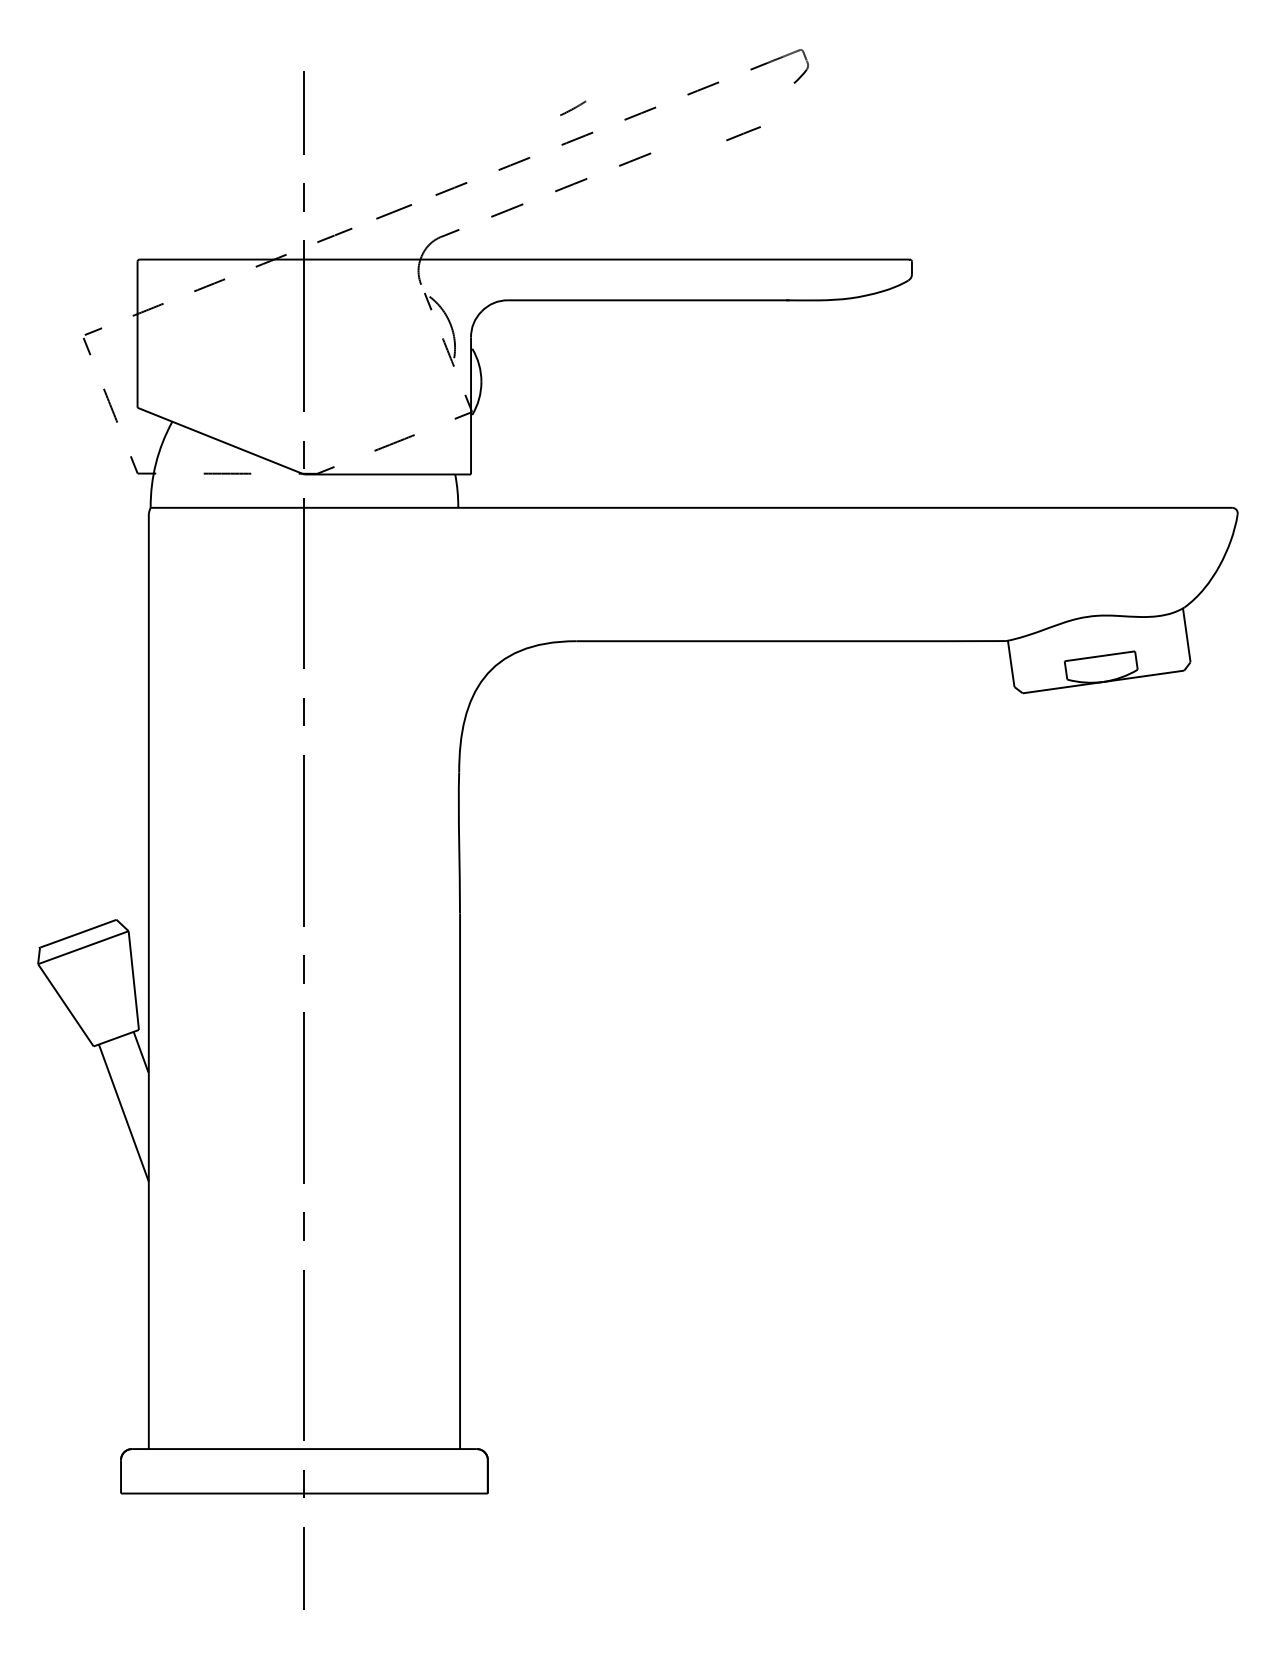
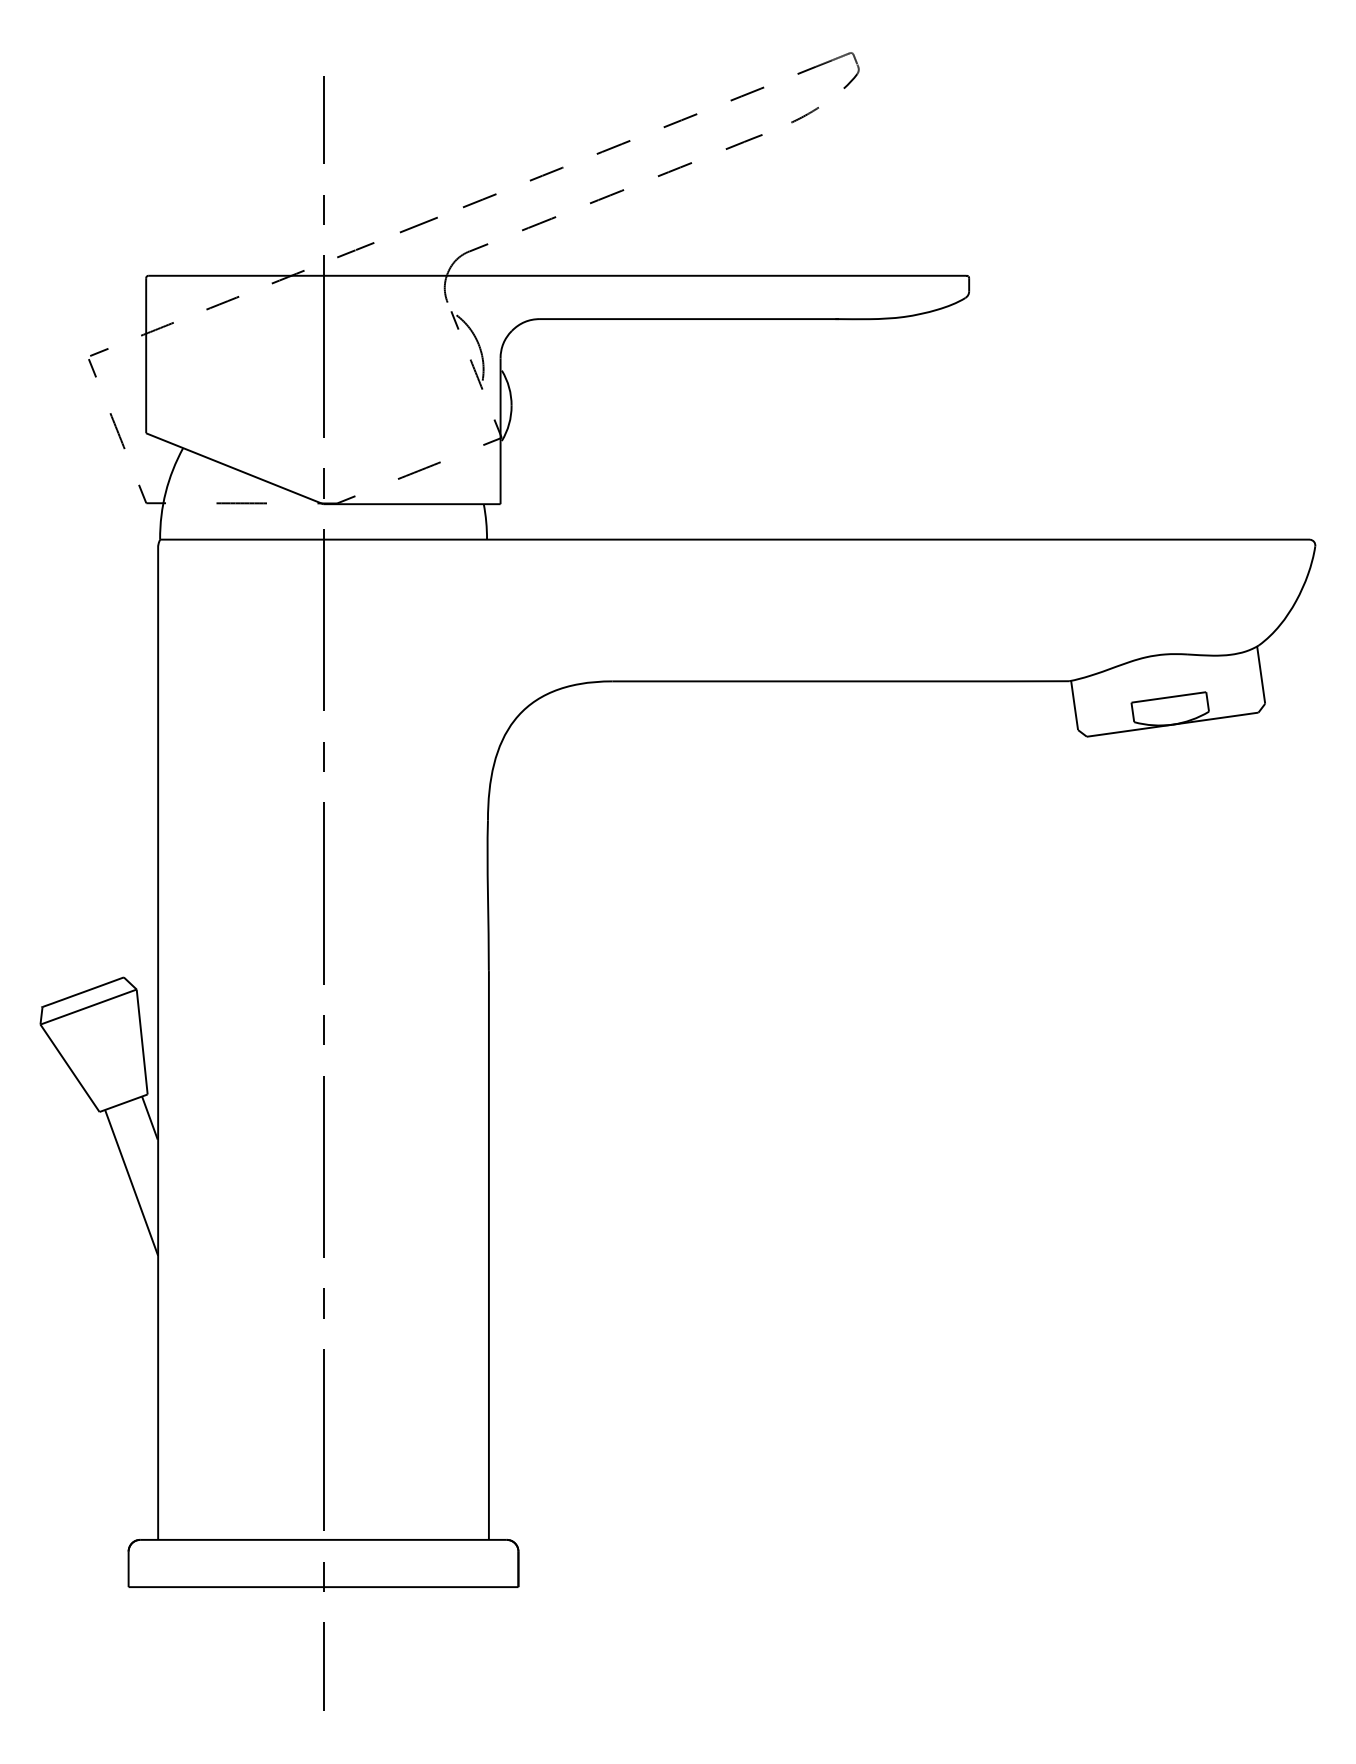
line: (572, 108) -> (804, 115), moved
line: (742, 133) -> (743, 141), moved

